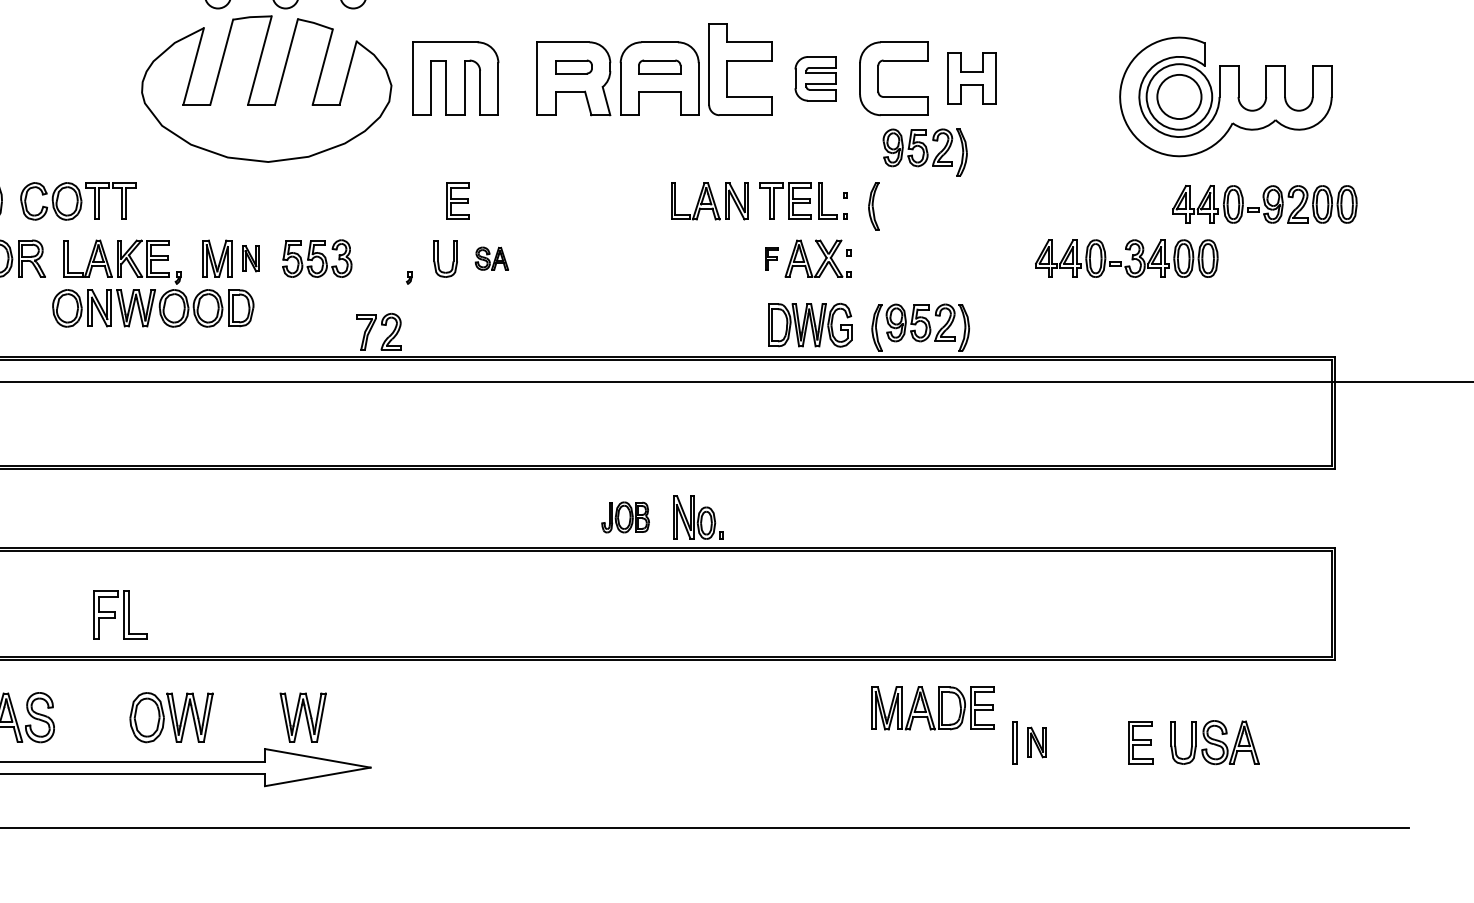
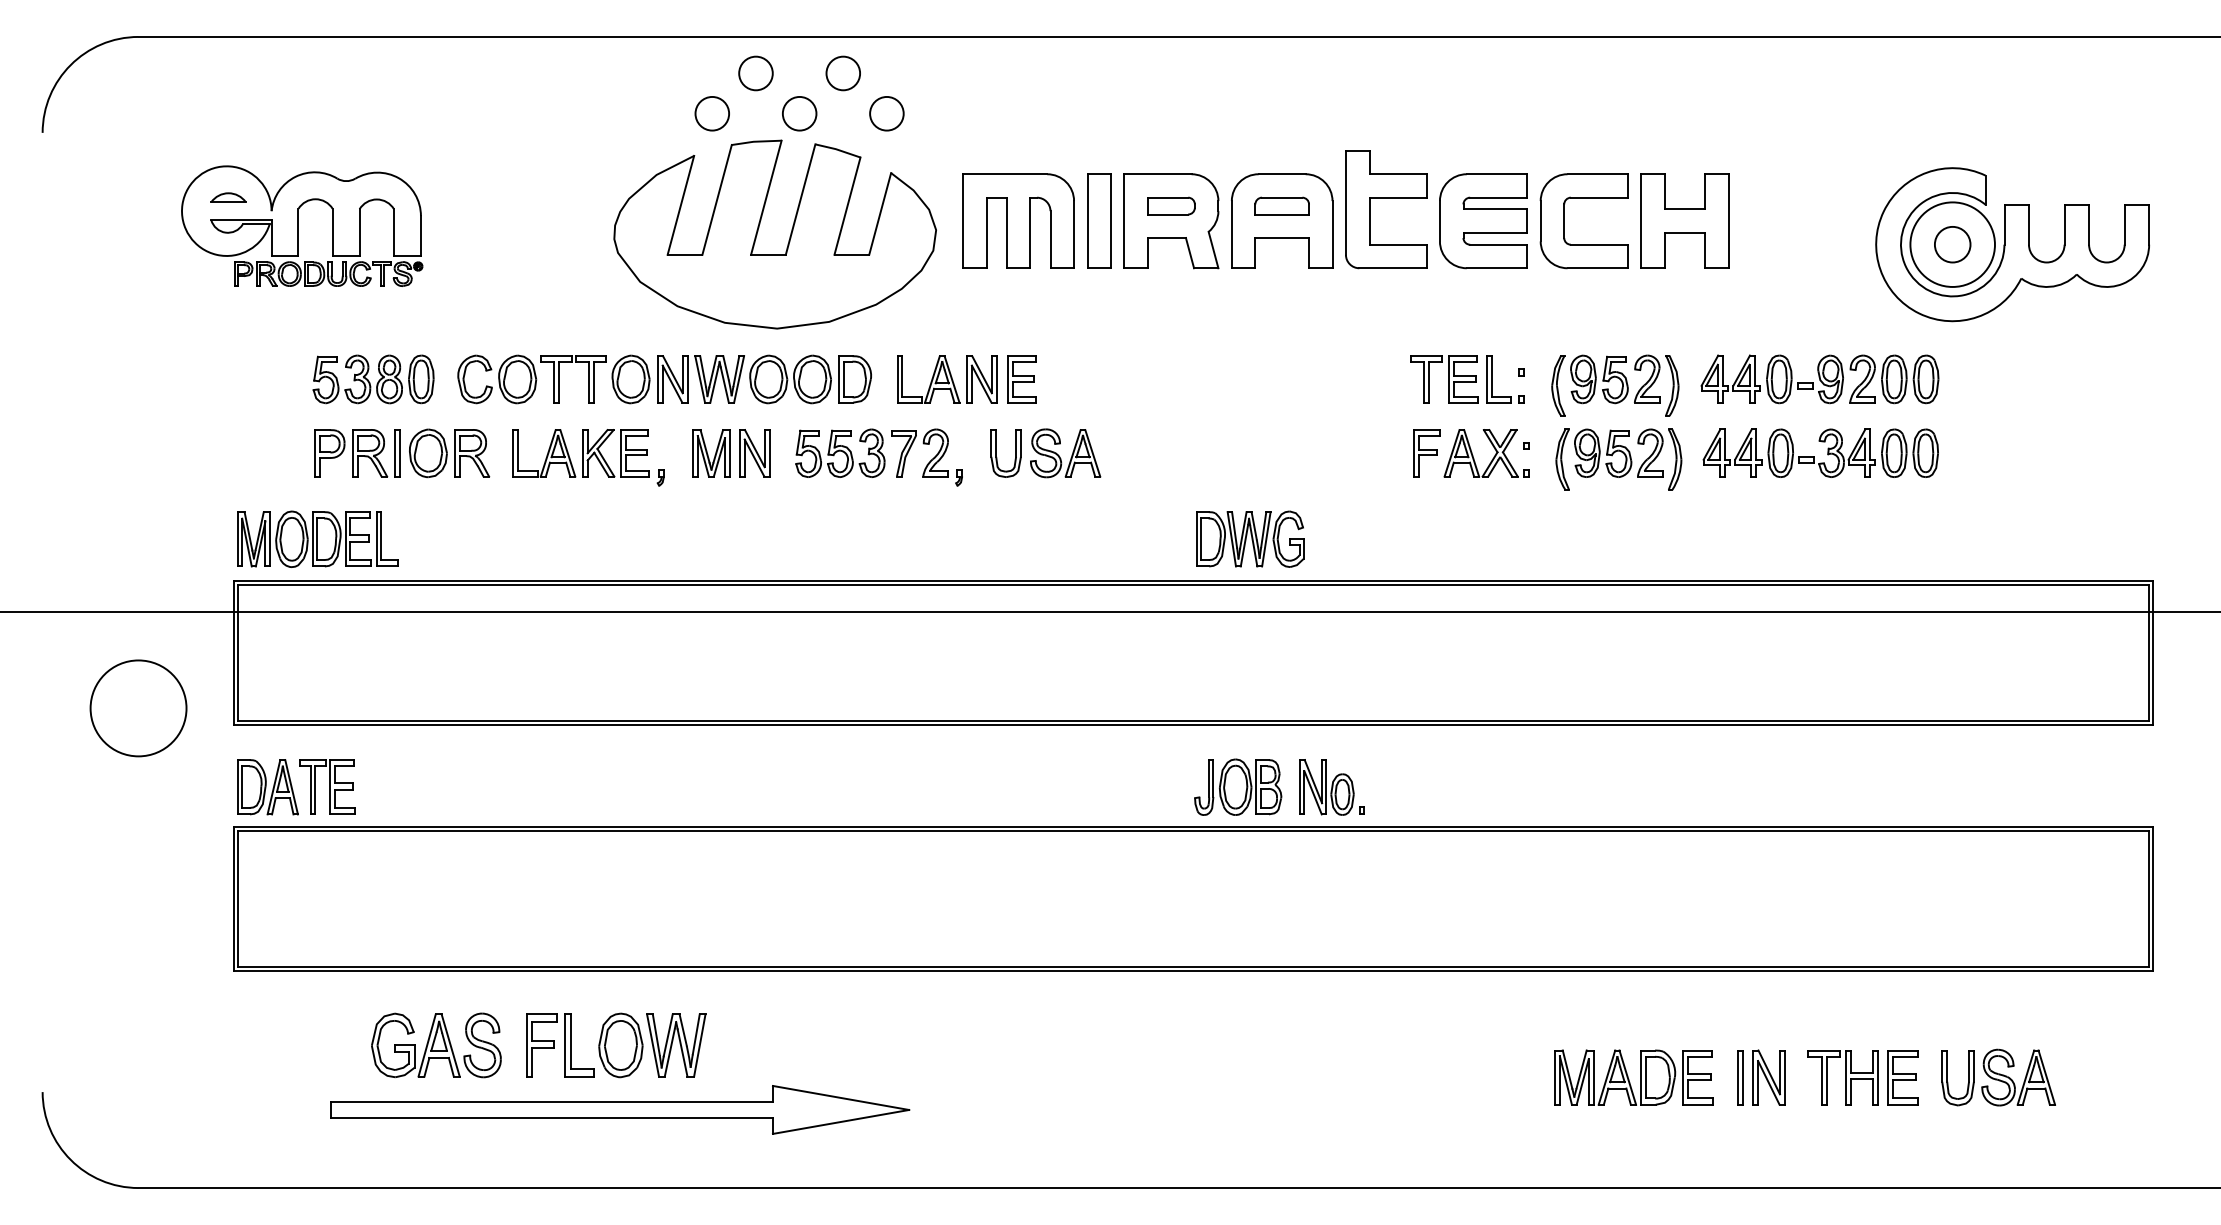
part: (518, 78) -> (1099, 220), added
part: (815, 78) -> (1483, 221), size x1.67
part: (971, 78) -> (1684, 220), size x1.43
circle: (1179, 96) -> (1952, 244), size x0.62
part: (925, 152) -> (1624, 385), moved
part: (710, 201) -> (947, 379), moved
part: (1264, 204) -> (1819, 379), moved
part: (250, 258) -> (754, 453), size x1.43
part: (491, 258) -> (1065, 453), size x1.67
part: (771, 258) -> (1426, 453), size x1.67
part: (1131, 258) -> (1827, 452), moved
part: (153, 308) -> (741, 379), moved
part: (810, 324) -> (1250, 538), moved
part: (381, 325) -> (923, 444), moved
part: (915, 325) -> (1612, 456), moved
part: (625, 516) -> (1238, 786), size x1.43
part: (120, 615) -> (560, 1045), moved
part: (932, 708) -> (1633, 1077), moved
part: (303, 717) -> (822, 1045), removed
part: (1036, 742) -> (1768, 1077), size x1.43
part: (1094, 742) -> (1842, 1077), added

